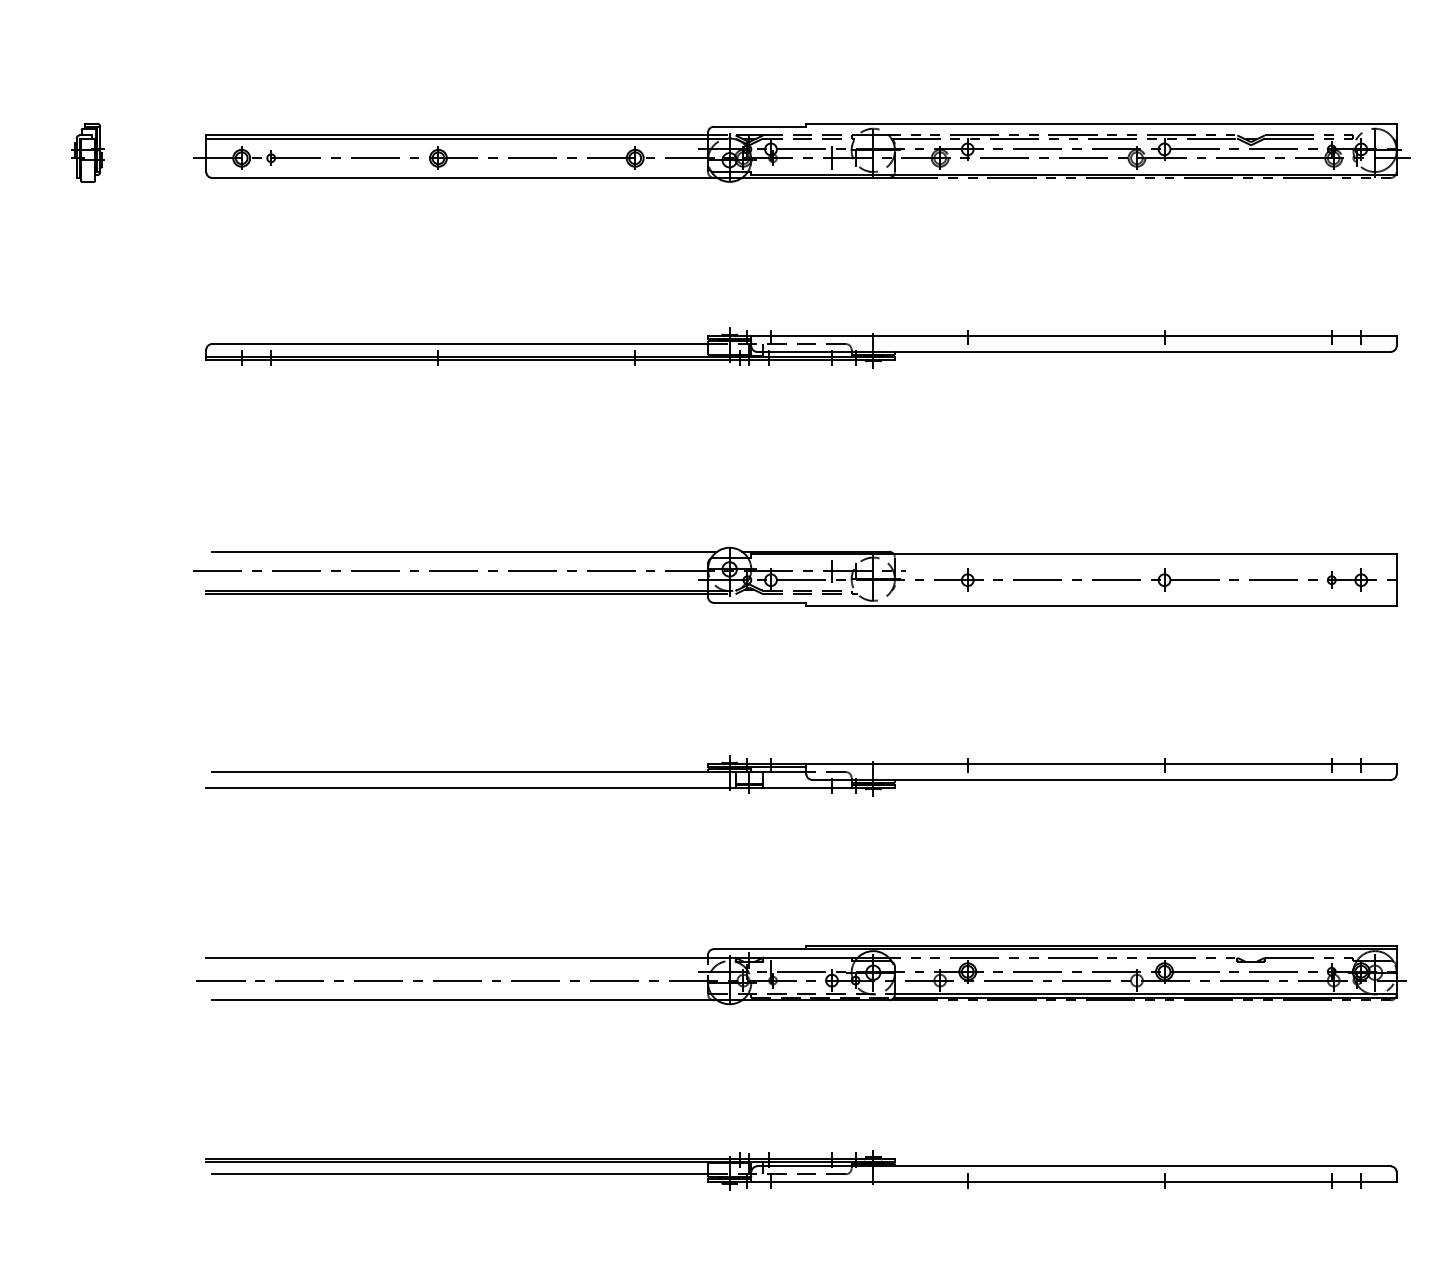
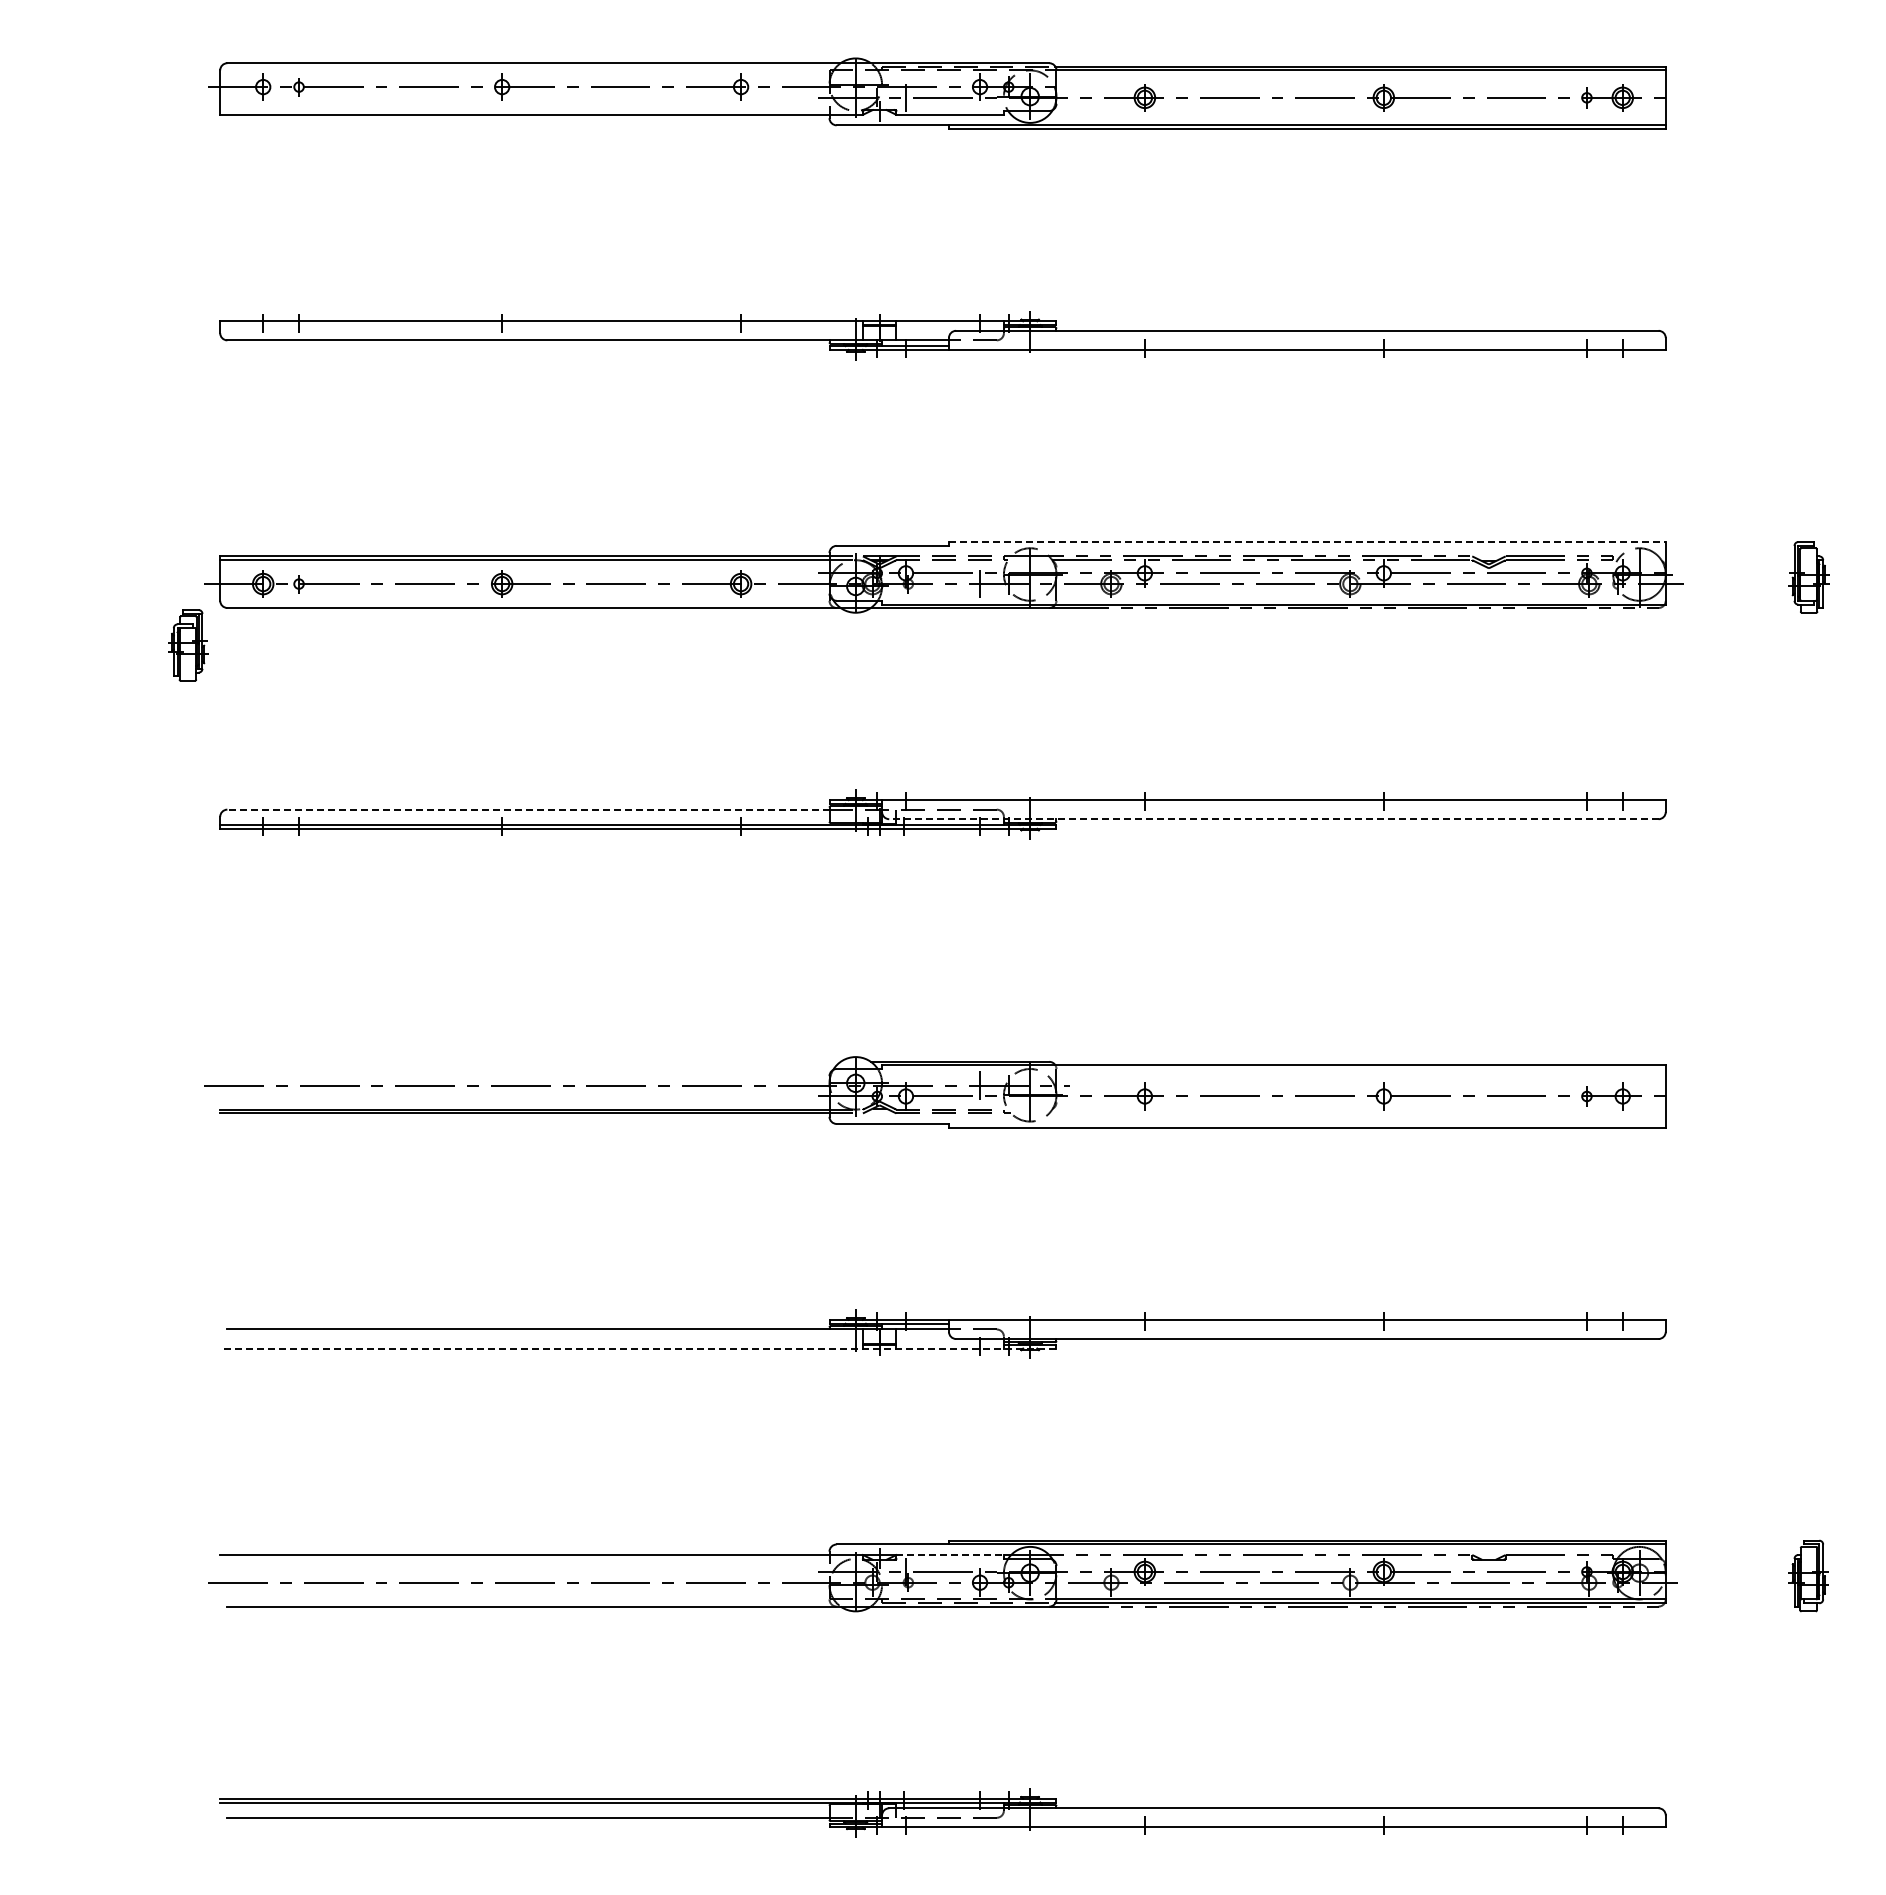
line: (1101, 124) -> (1307, 542), solid -> dashed
part: (88, 152) -> (188, 645), moved
line: (459, 343) -> (527, 809), solid -> dashed
line: (1073, 352) -> (1273, 819), solid -> dashed
line: (464, 551) -> (533, 1061), removed
line: (549, 787) -> (637, 1348), solid -> dashed
line: (807, 958) -> (950, 1555), solid -> dashed

